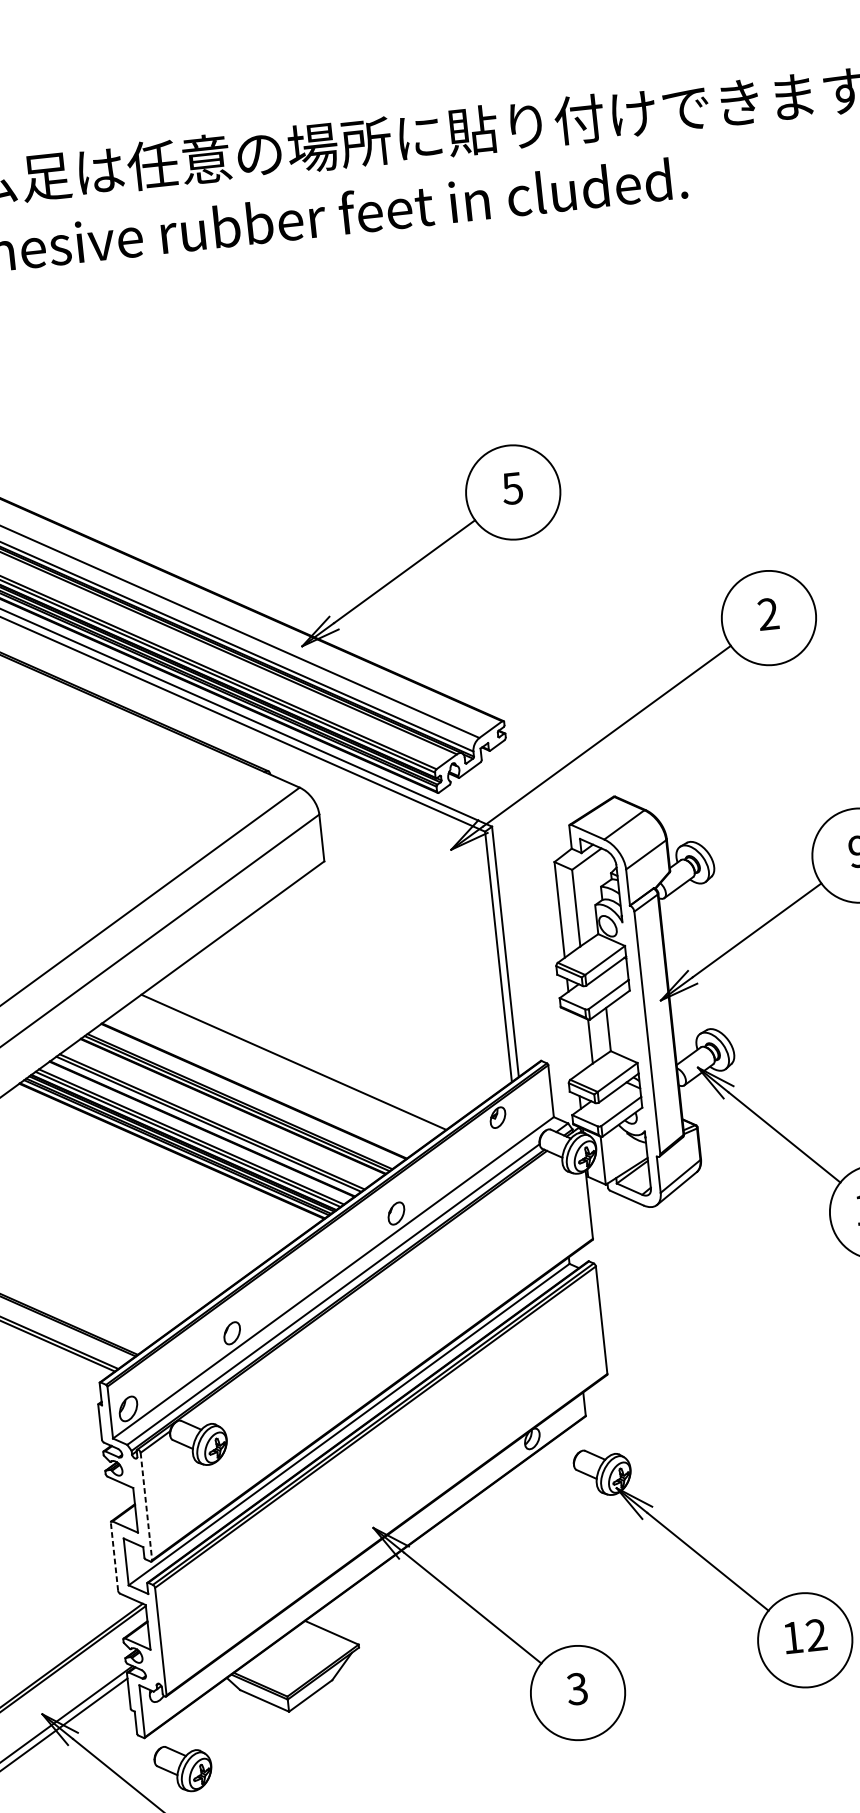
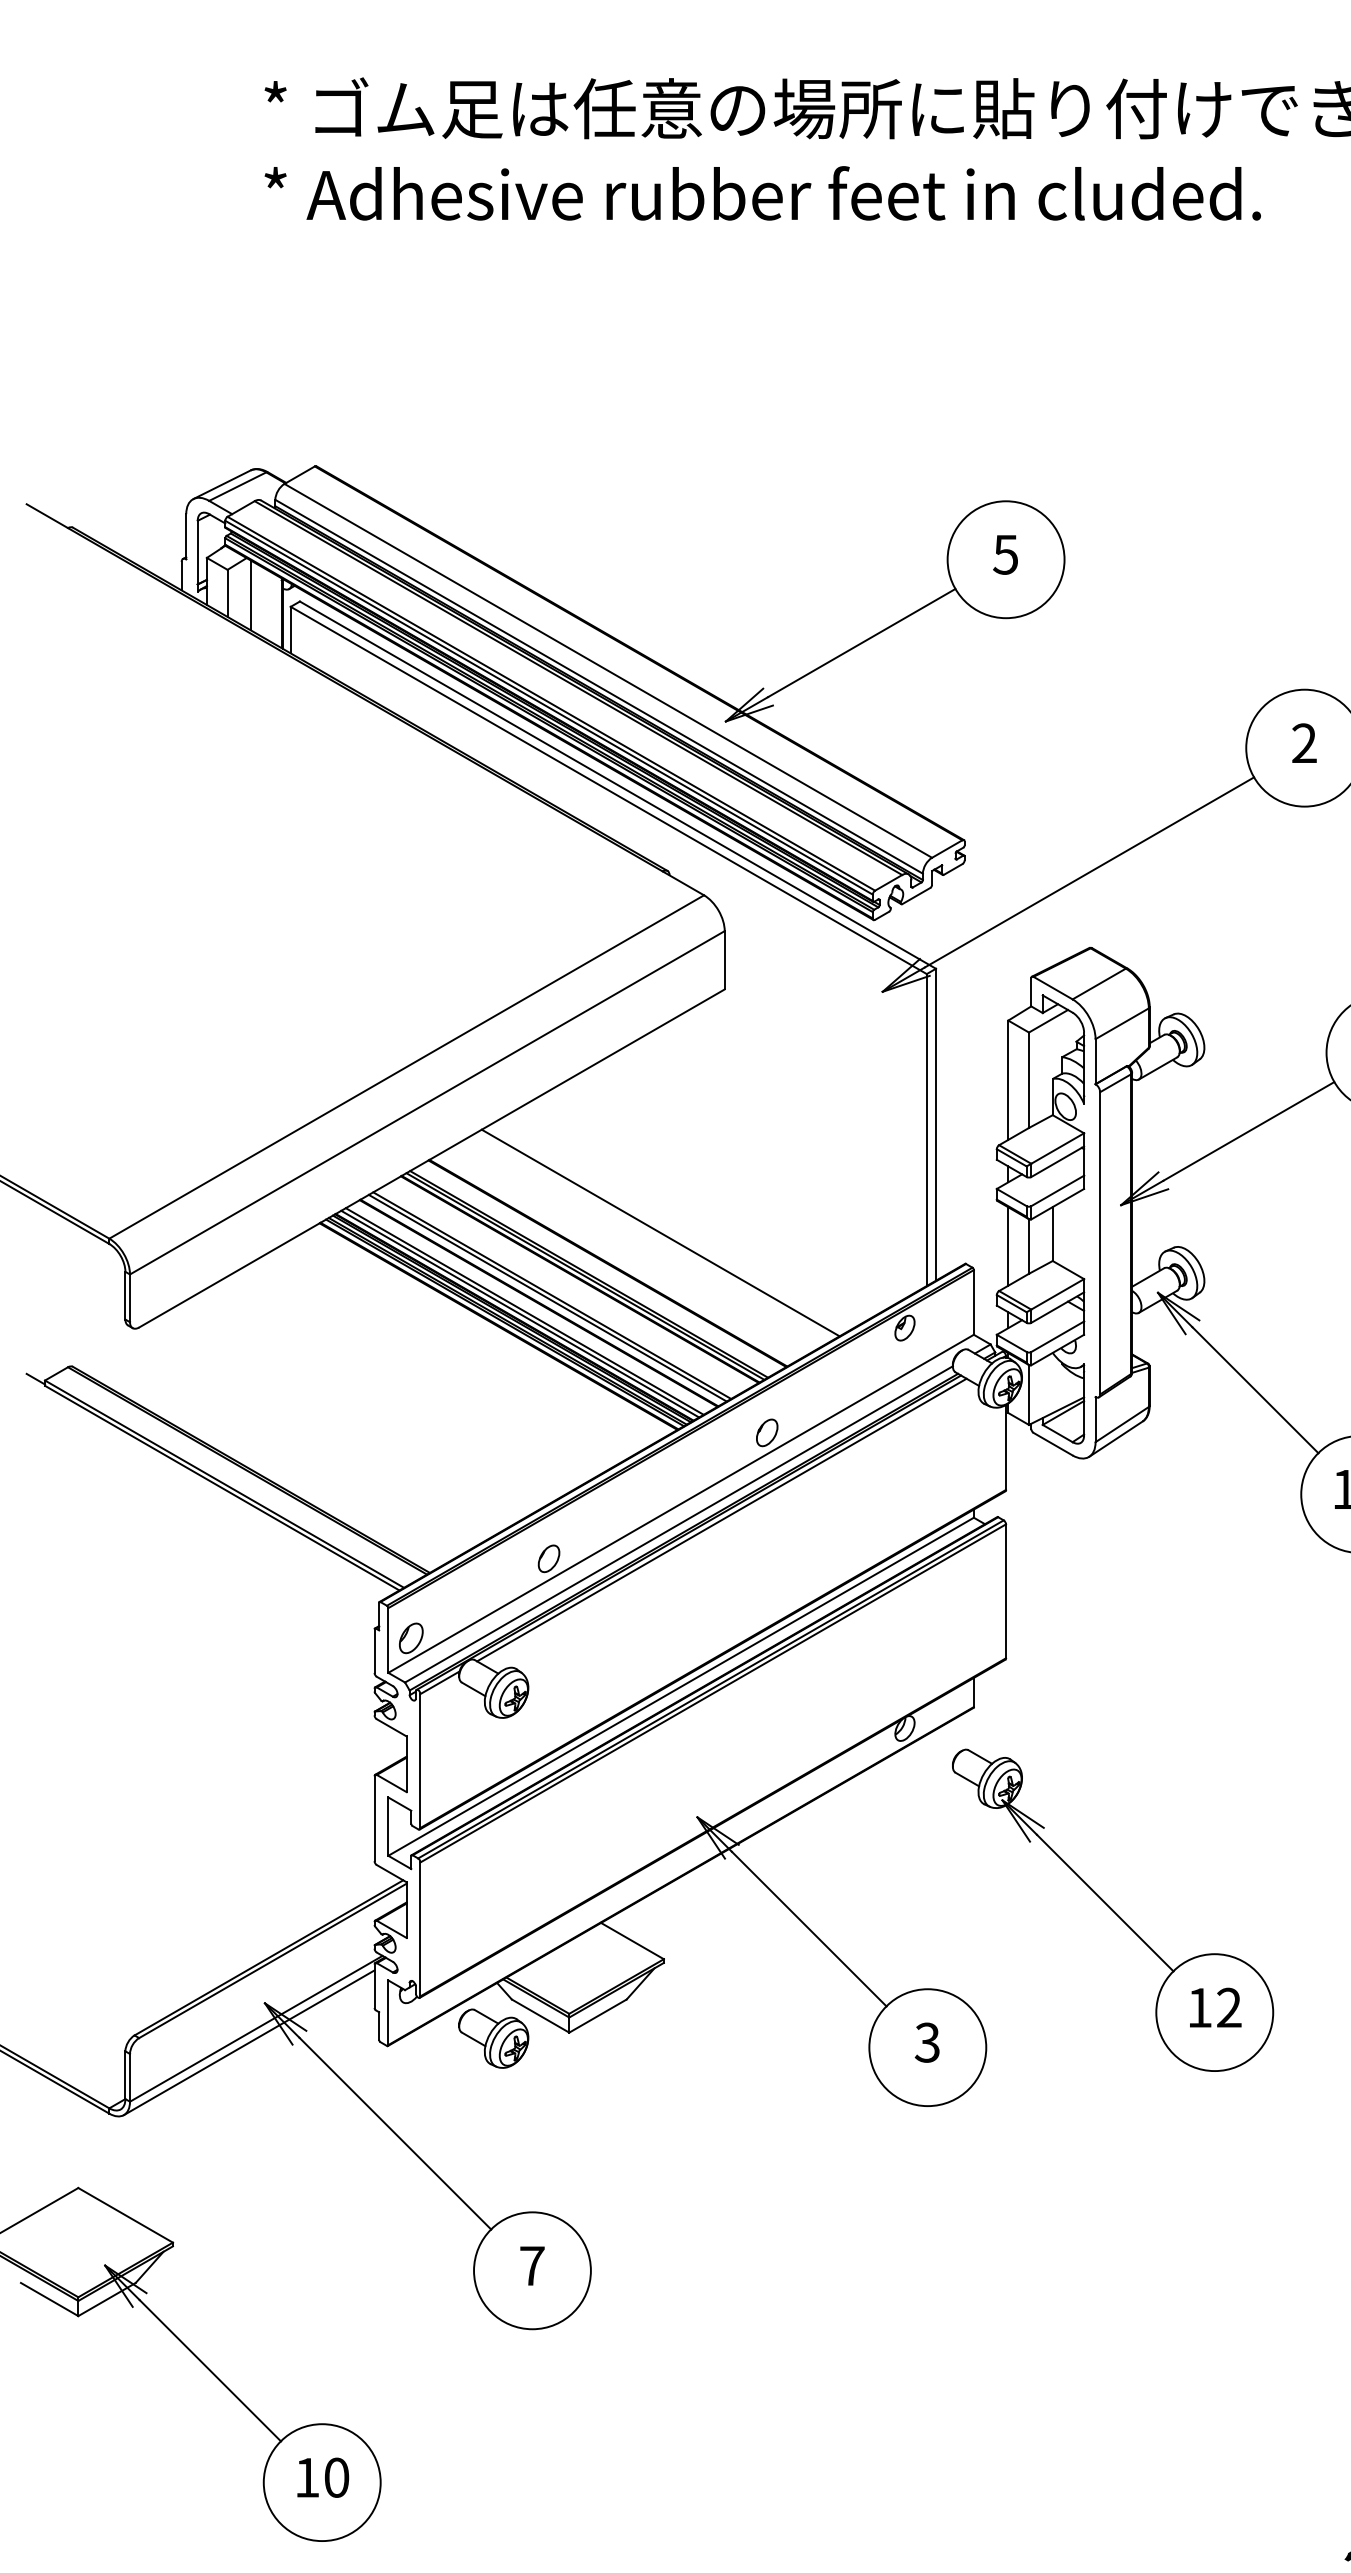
line: (574, 1043) -> (1008, 1246), added
line: (367, 1286) -> (721, 1519), added
line: (146, 1506) -> (420, 1761), dashed -> solid
line: (114, 1556) -> (374, 1818), dashed -> solid
part: (183, 1768) -> (493, 2038), moved

